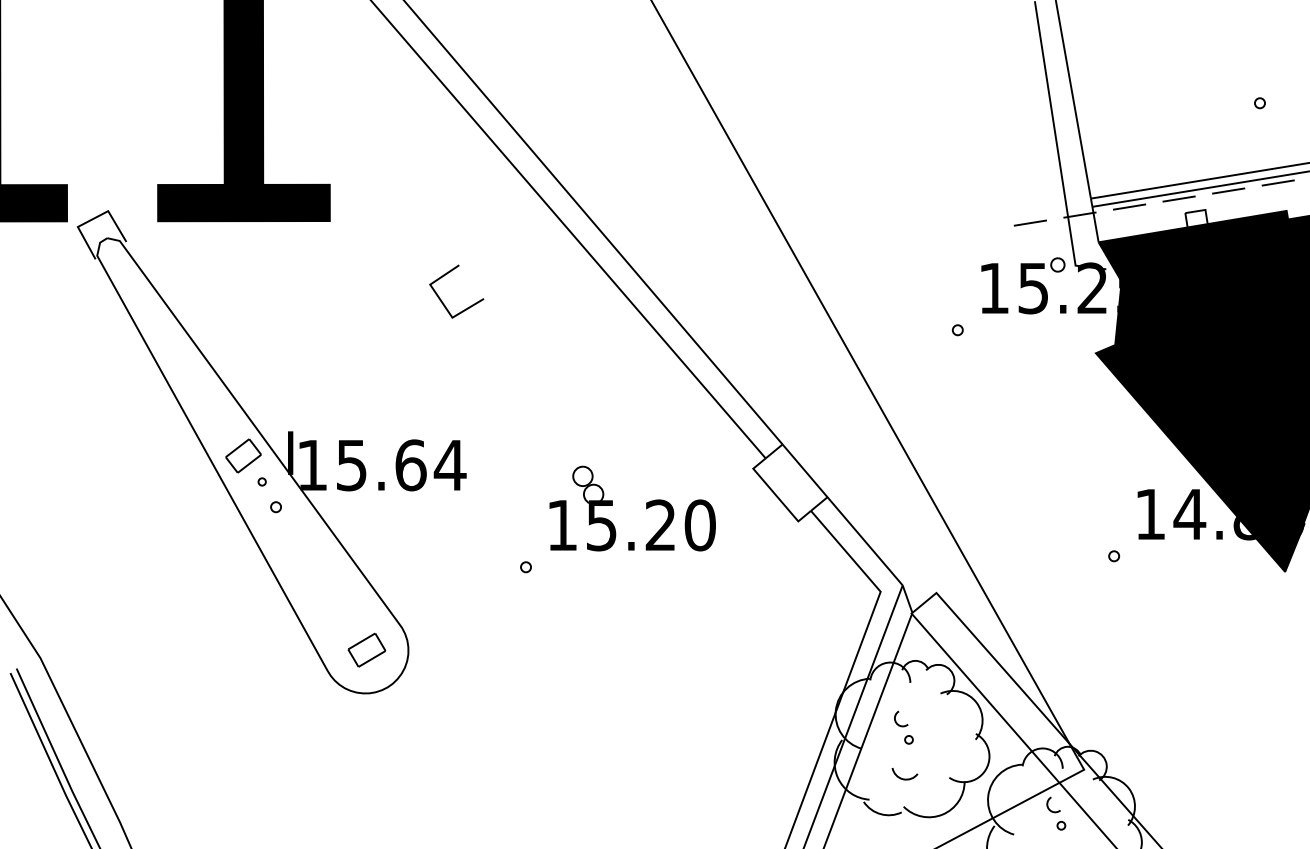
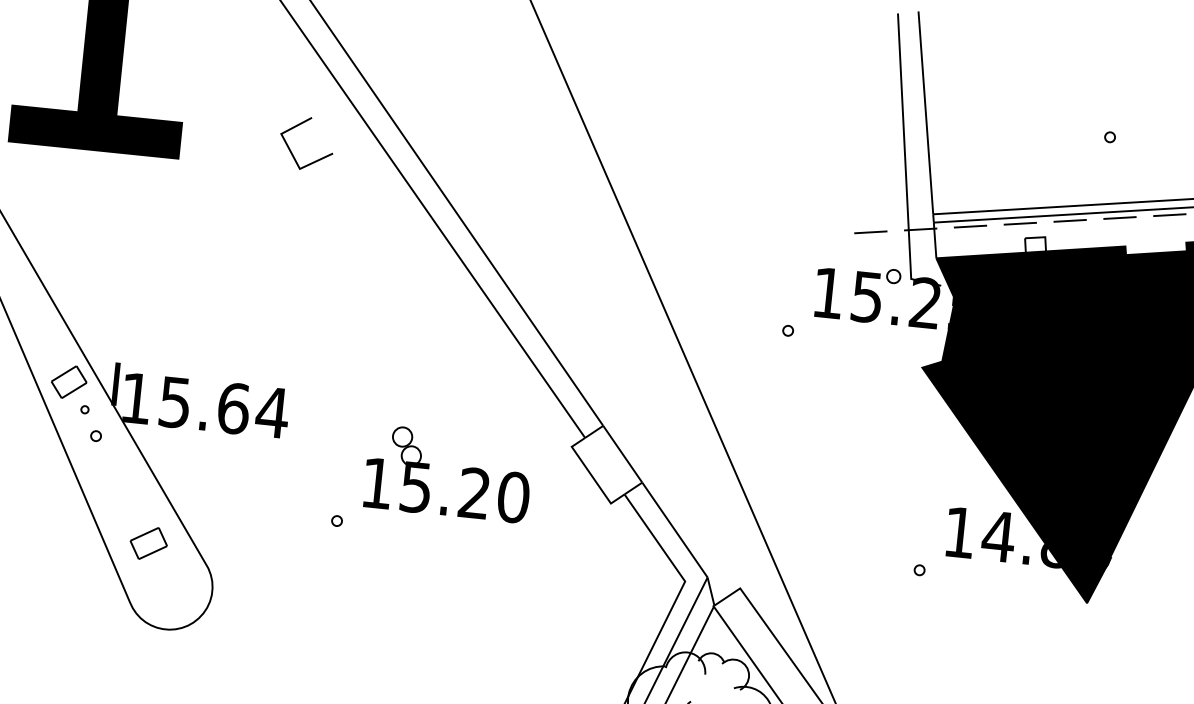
line: (441, 299) -> (290, 149), moved
part: (366, 649) -> (148, 542), moved

